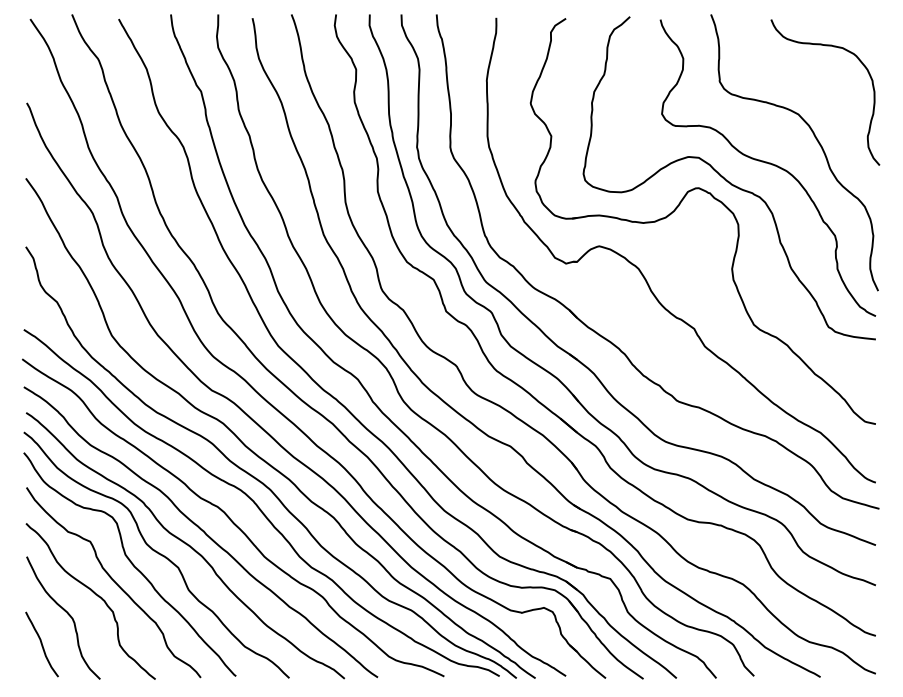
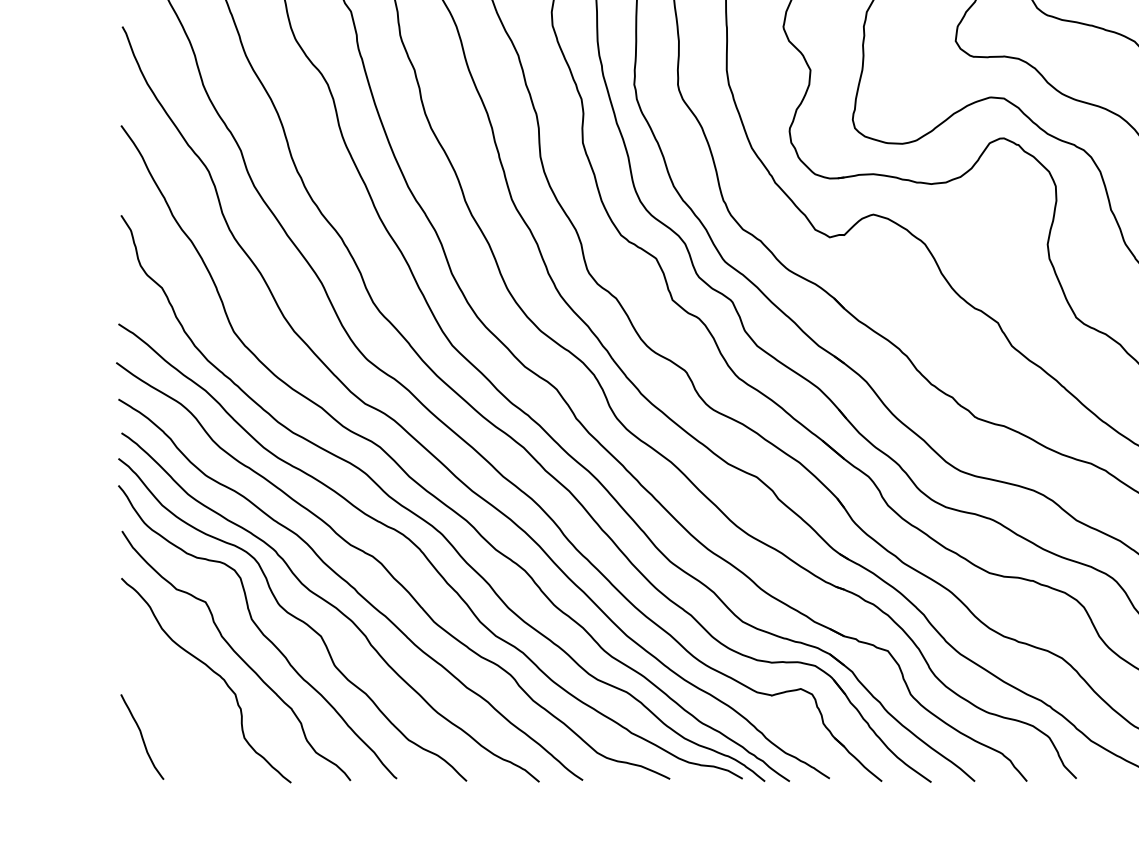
curve: (67, 614) -> (175, 697), removed

